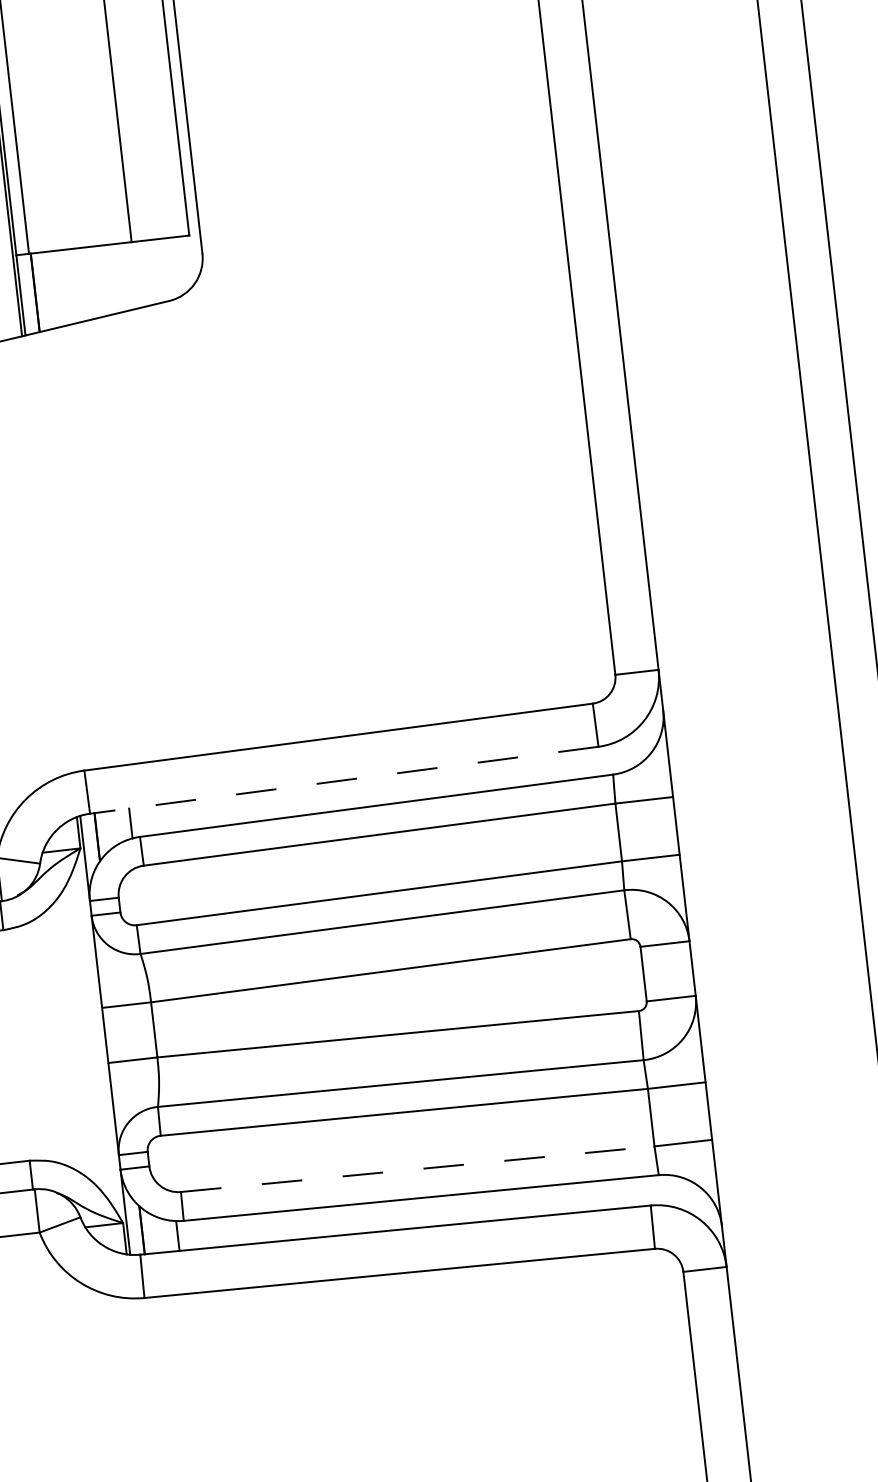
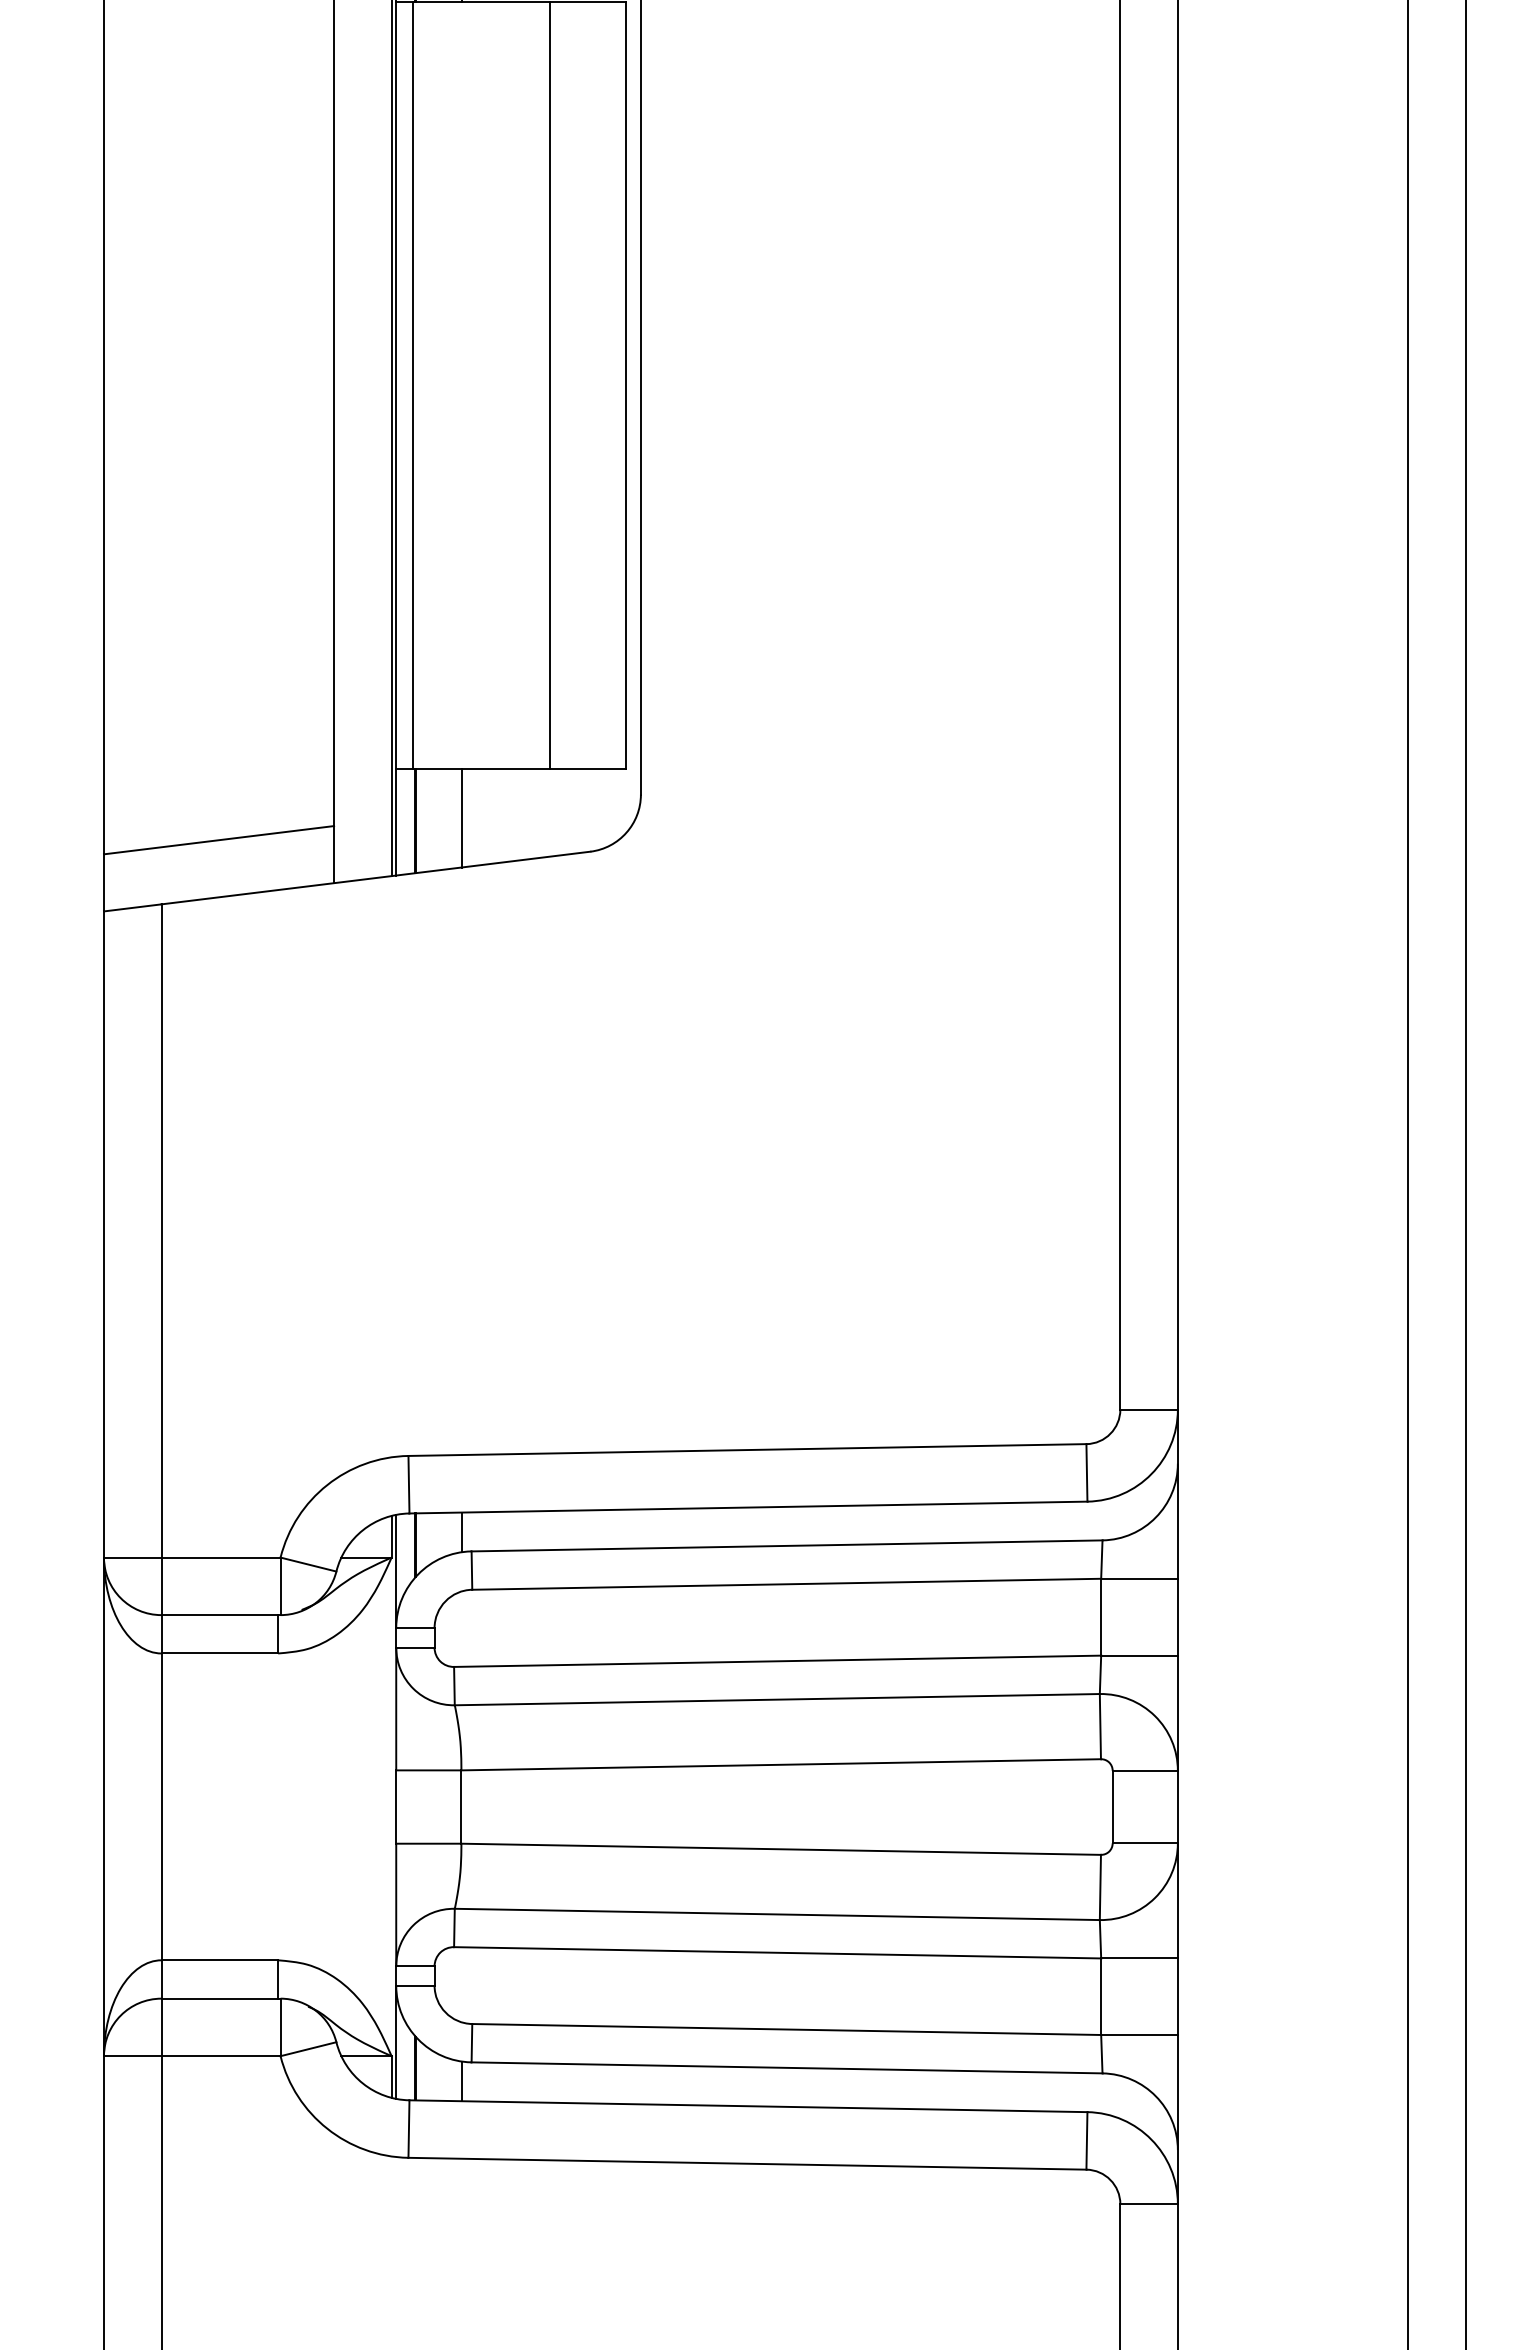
line: (69, 286) -> (461, 817), added
line: (343, 780) -> (747, 1507), dashed -> solid
line: (418, 1169) -> (787, 2029), dashed -> solid

